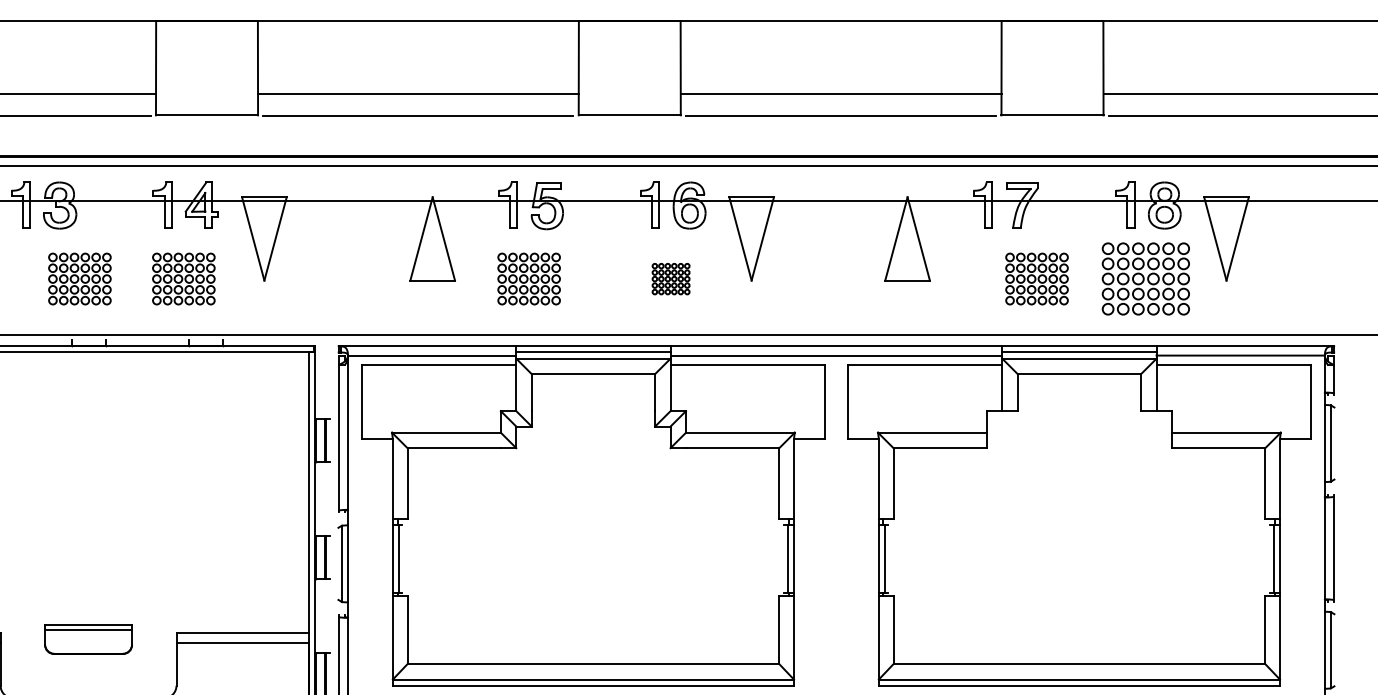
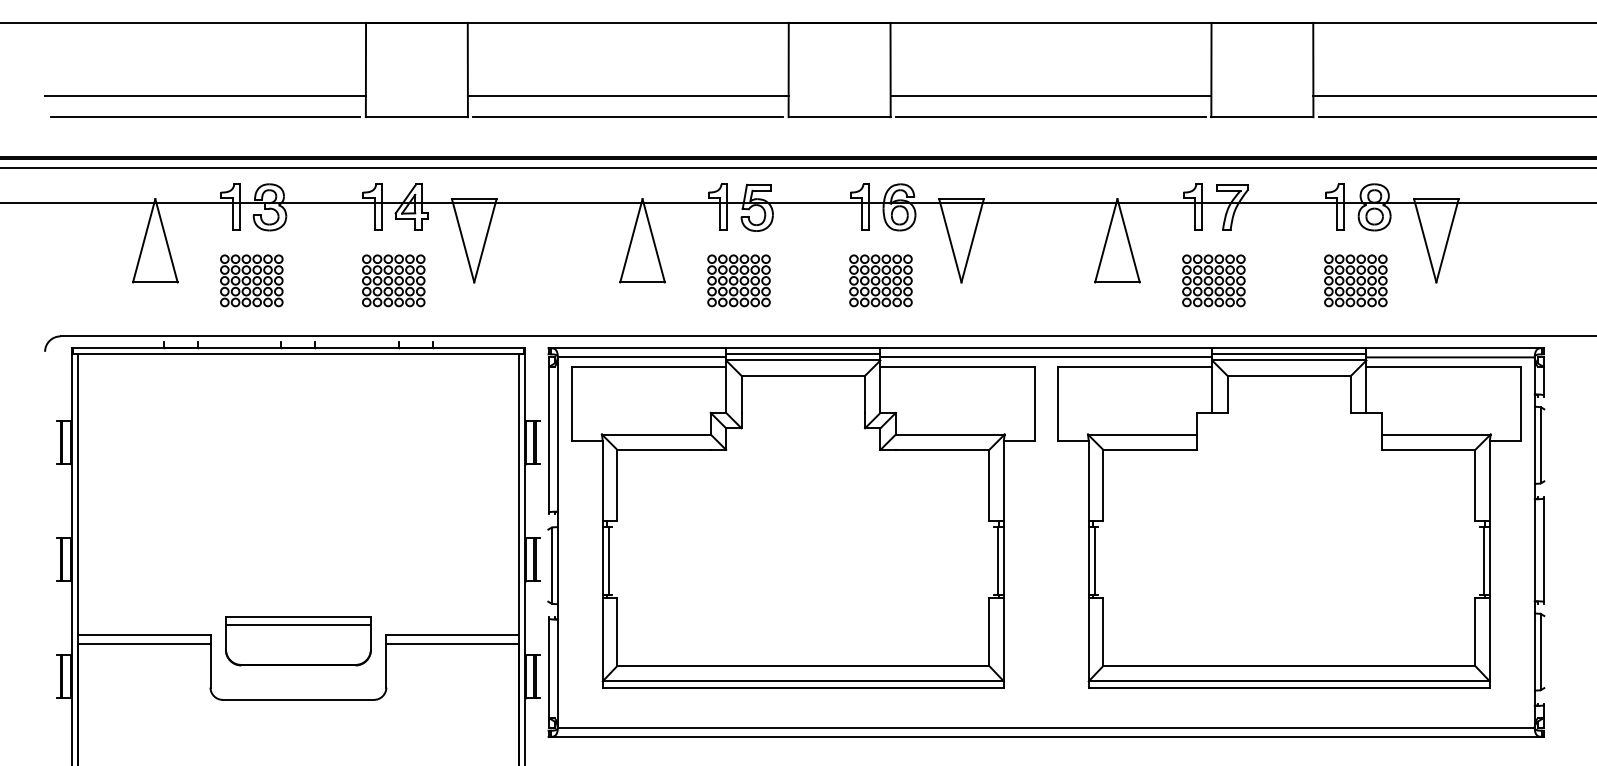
part: (79, 278) -> (251, 280), moved
part: (670, 278) -> (880, 280), size x1.67
part: (1036, 278) -> (1213, 280), moved
part: (1145, 278) -> (1355, 280), size x0.71
part: (88, 639) -> (298, 641), size x1.67

